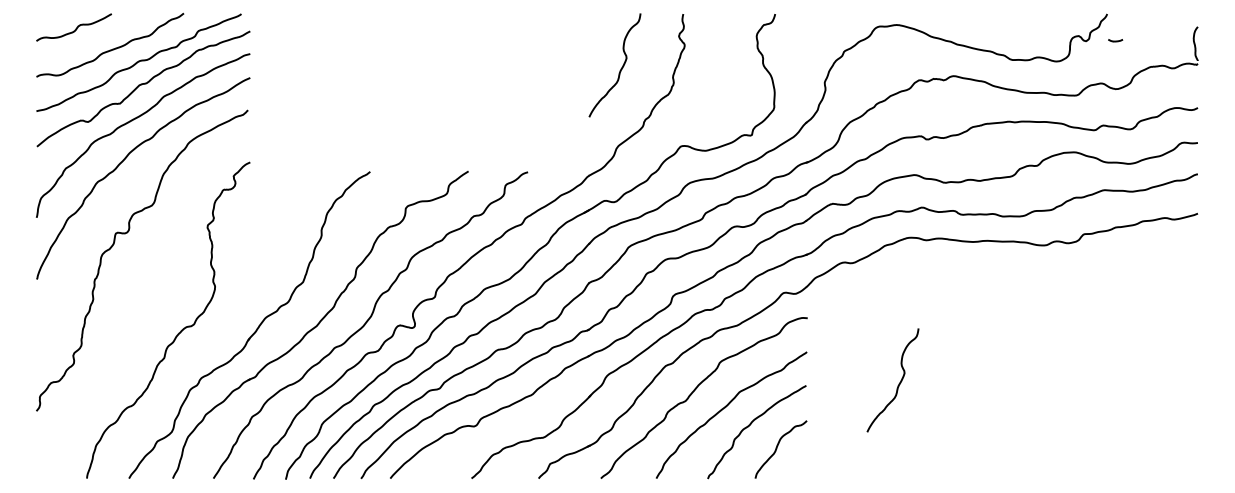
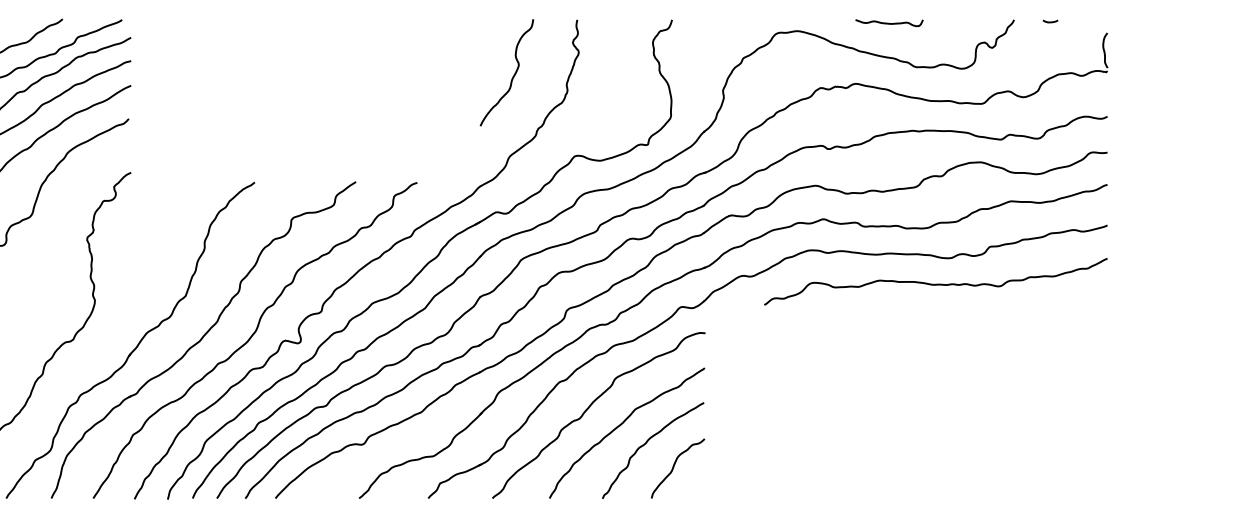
curve: (986, 17) -> (889, 23), added
curve: (1115, 40) -> (1050, 21), moved
curve: (1031, 270) -> (936, 284), added
curve: (898, 383) -> (799, 400), removed

